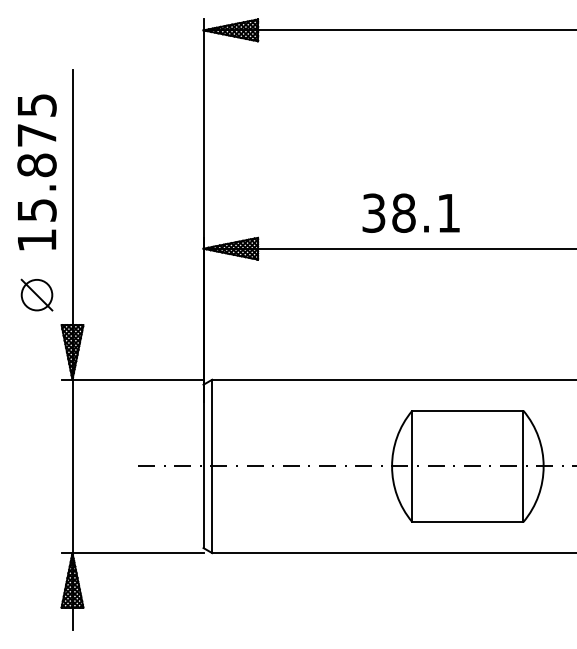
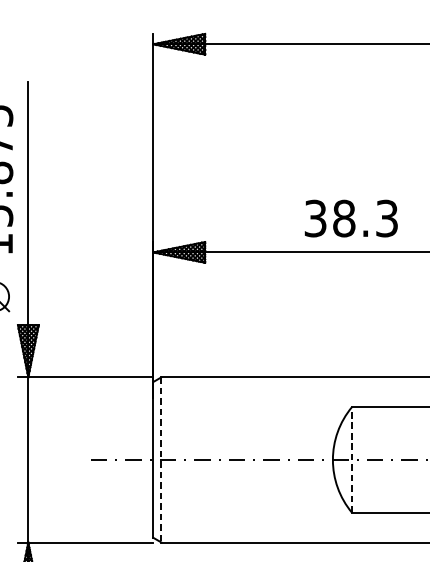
text: (448, 212) -> (386, 217), 38.1 -> 38.3
line: (212, 466) -> (161, 459), solid -> dashed
line: (412, 466) -> (352, 459), solid -> dashed

